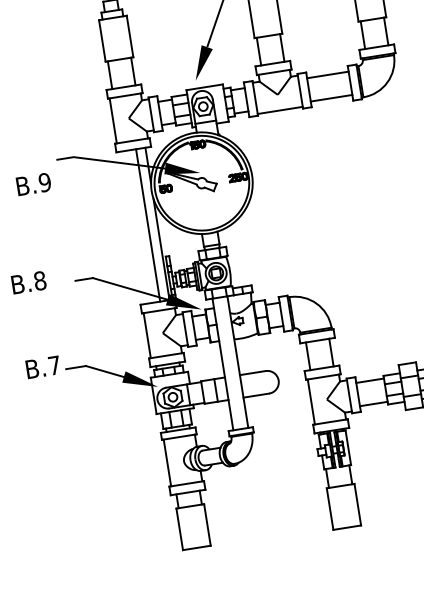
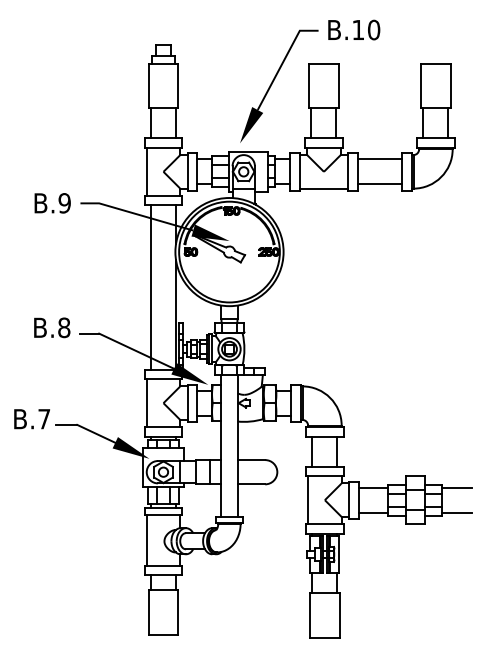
text: (33, 184) -> (52, 203), moved
line: (147, 225) -> (150, 287), moved
text: (29, 282) -> (52, 327), moved

